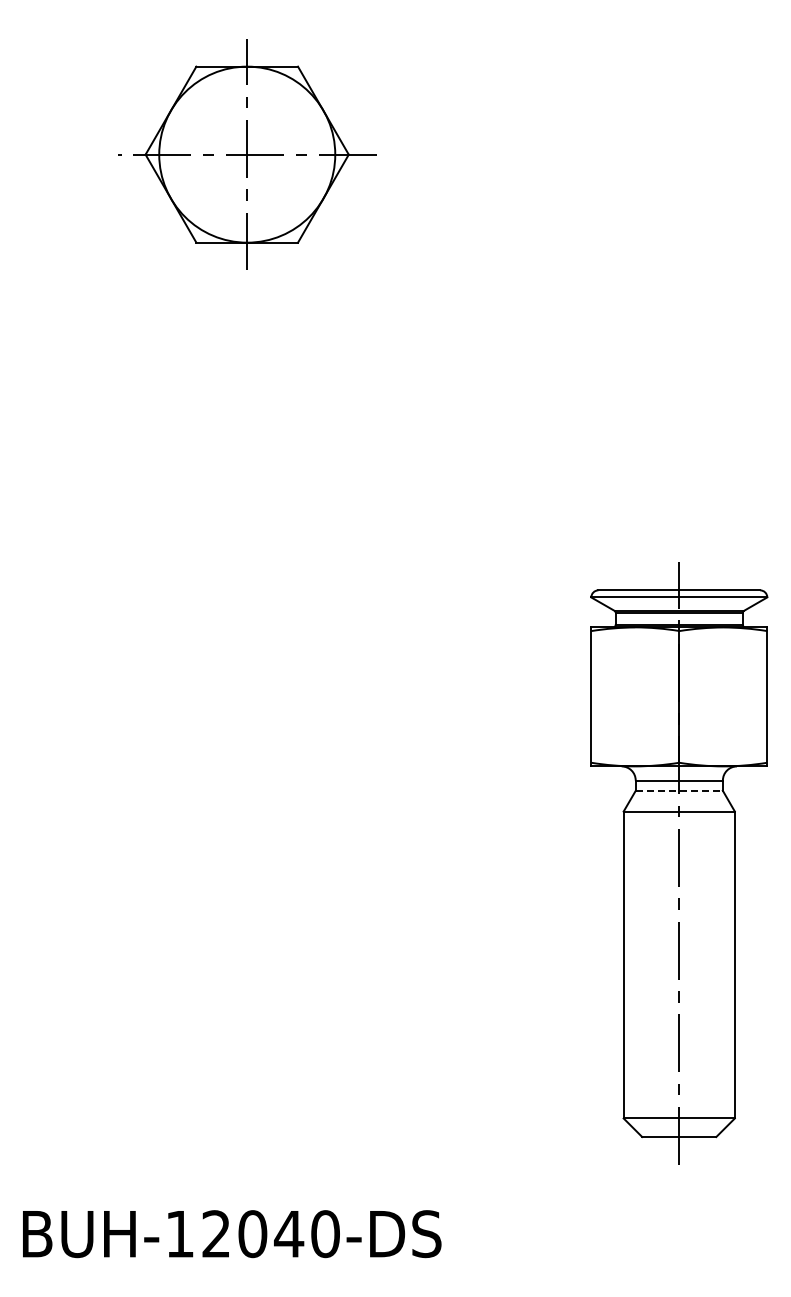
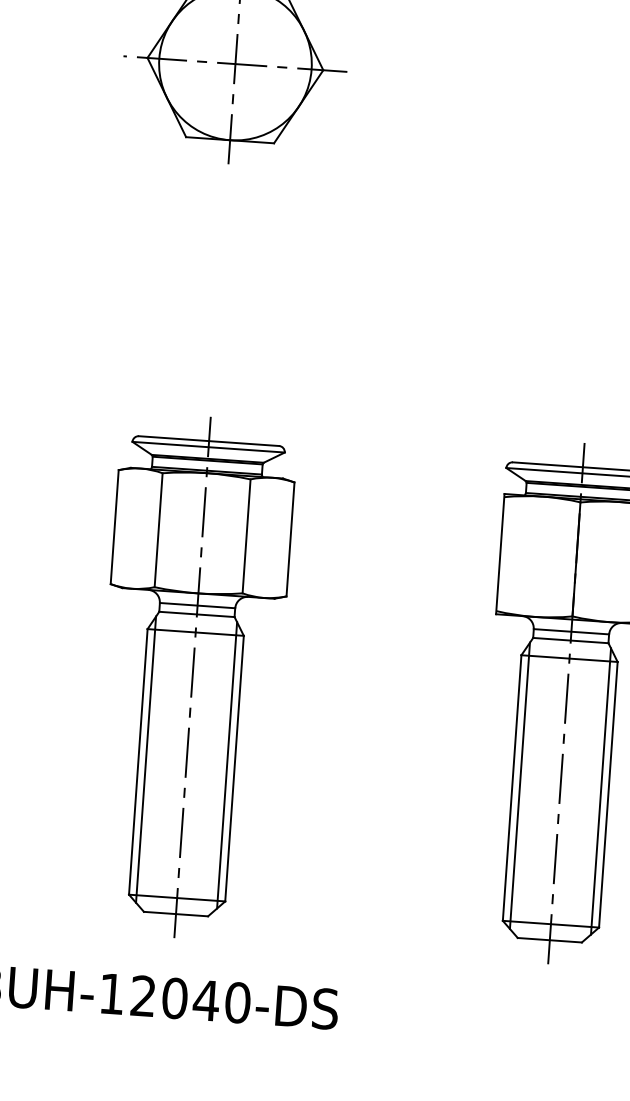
line: (679, 790) -> (571, 640), dashed -> solid
part: (246, 863) -> (191, 677), added
line: (632, 961) -> (519, 785), added
line: (726, 961) -> (601, 791), added

